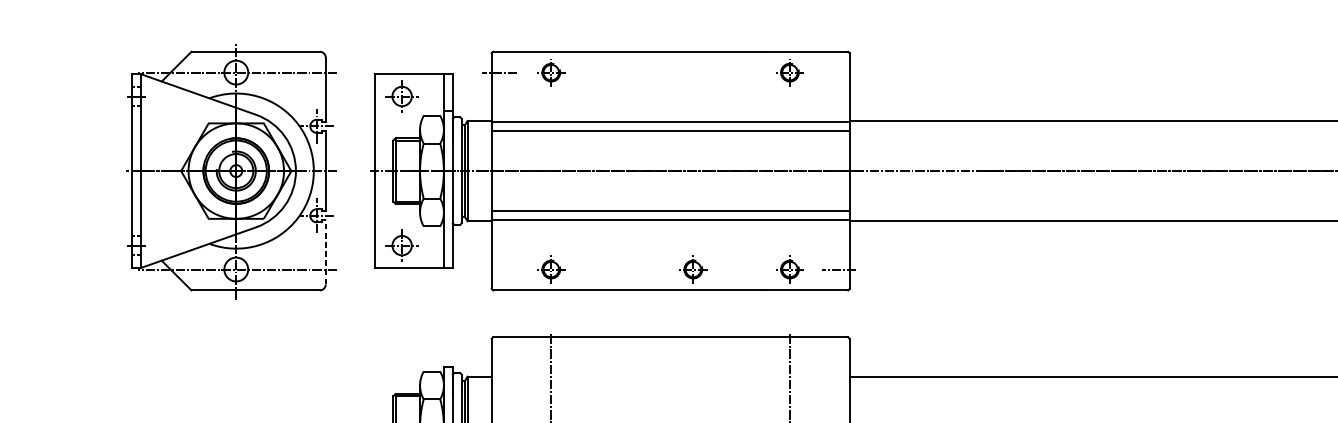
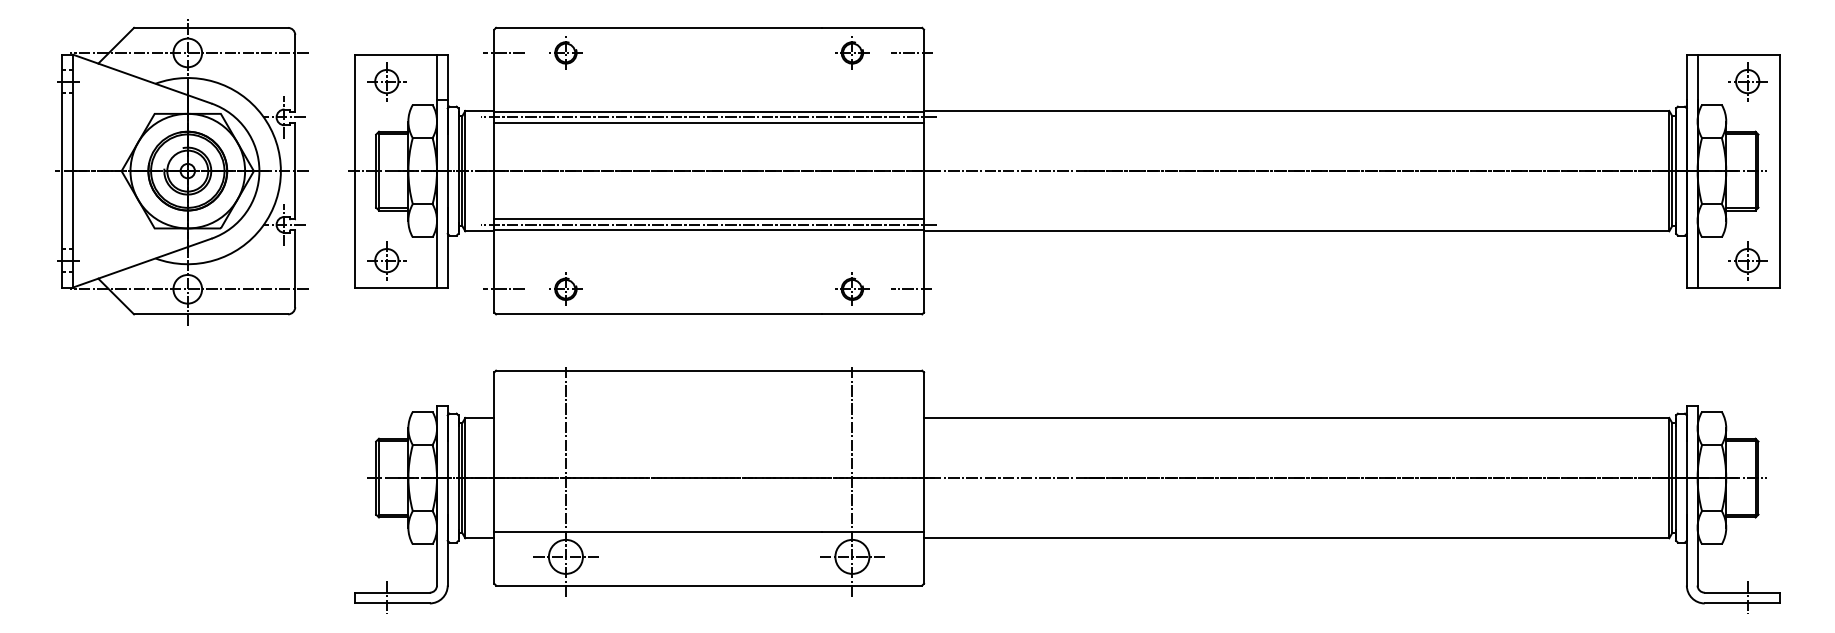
line: (839, 72) -> (911, 52), added
line: (670, 126) -> (708, 117), added
line: (670, 215) -> (708, 224), added
line: (326, 252) -> (295, 268), dashed -> solid
part: (693, 268) -> (736, 288), removed
line: (499, 269) -> (503, 289), added

